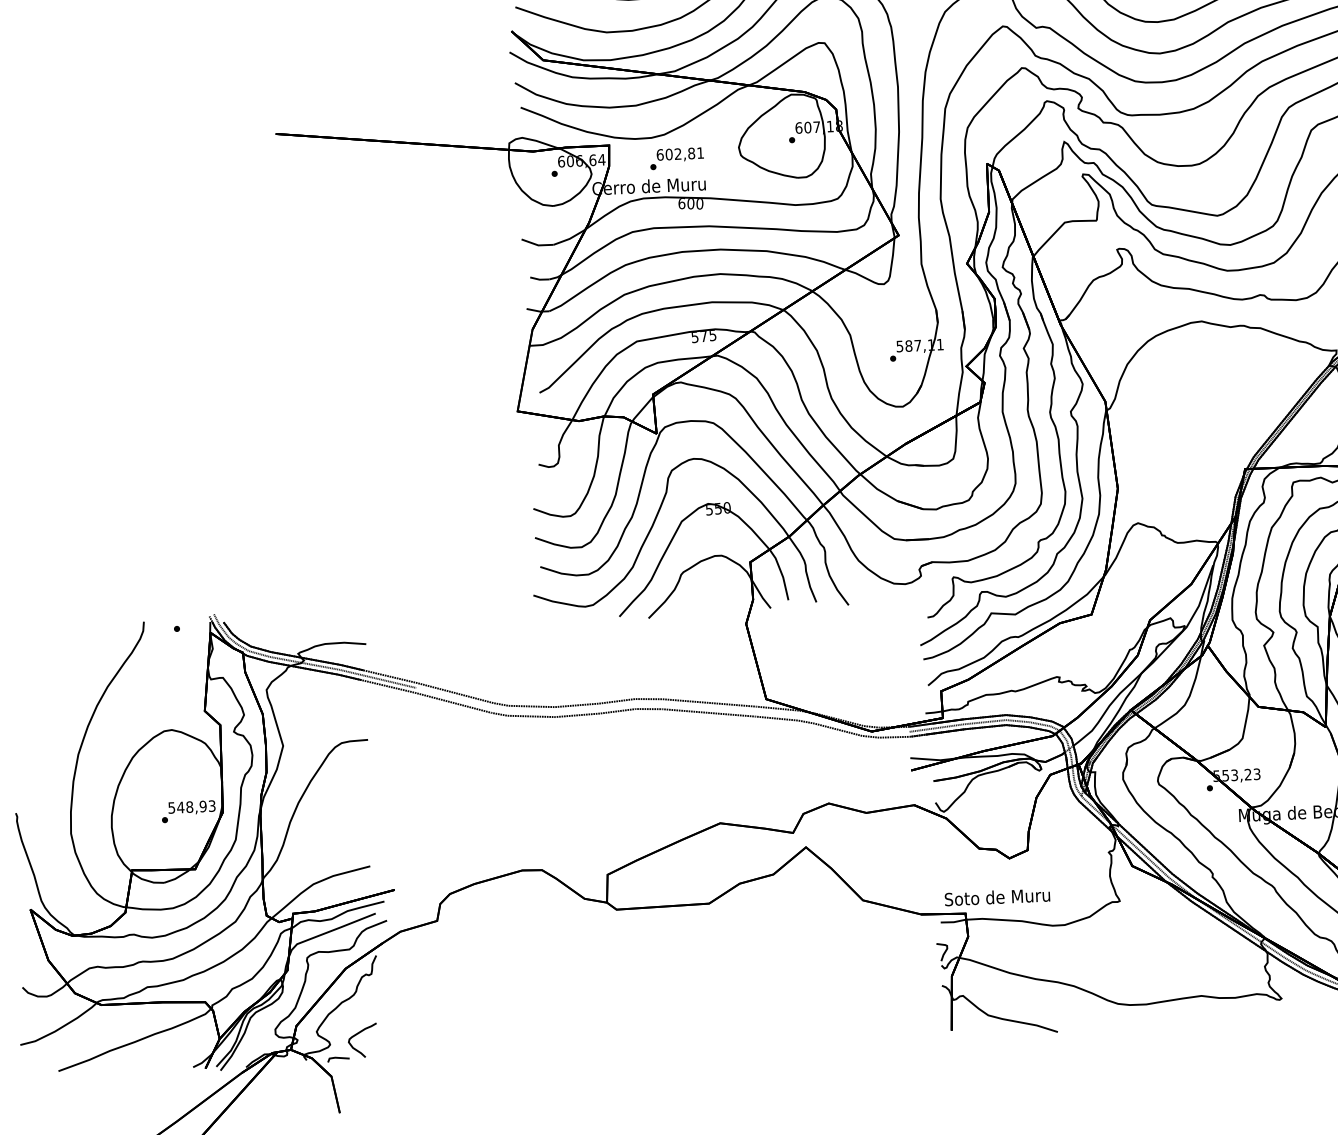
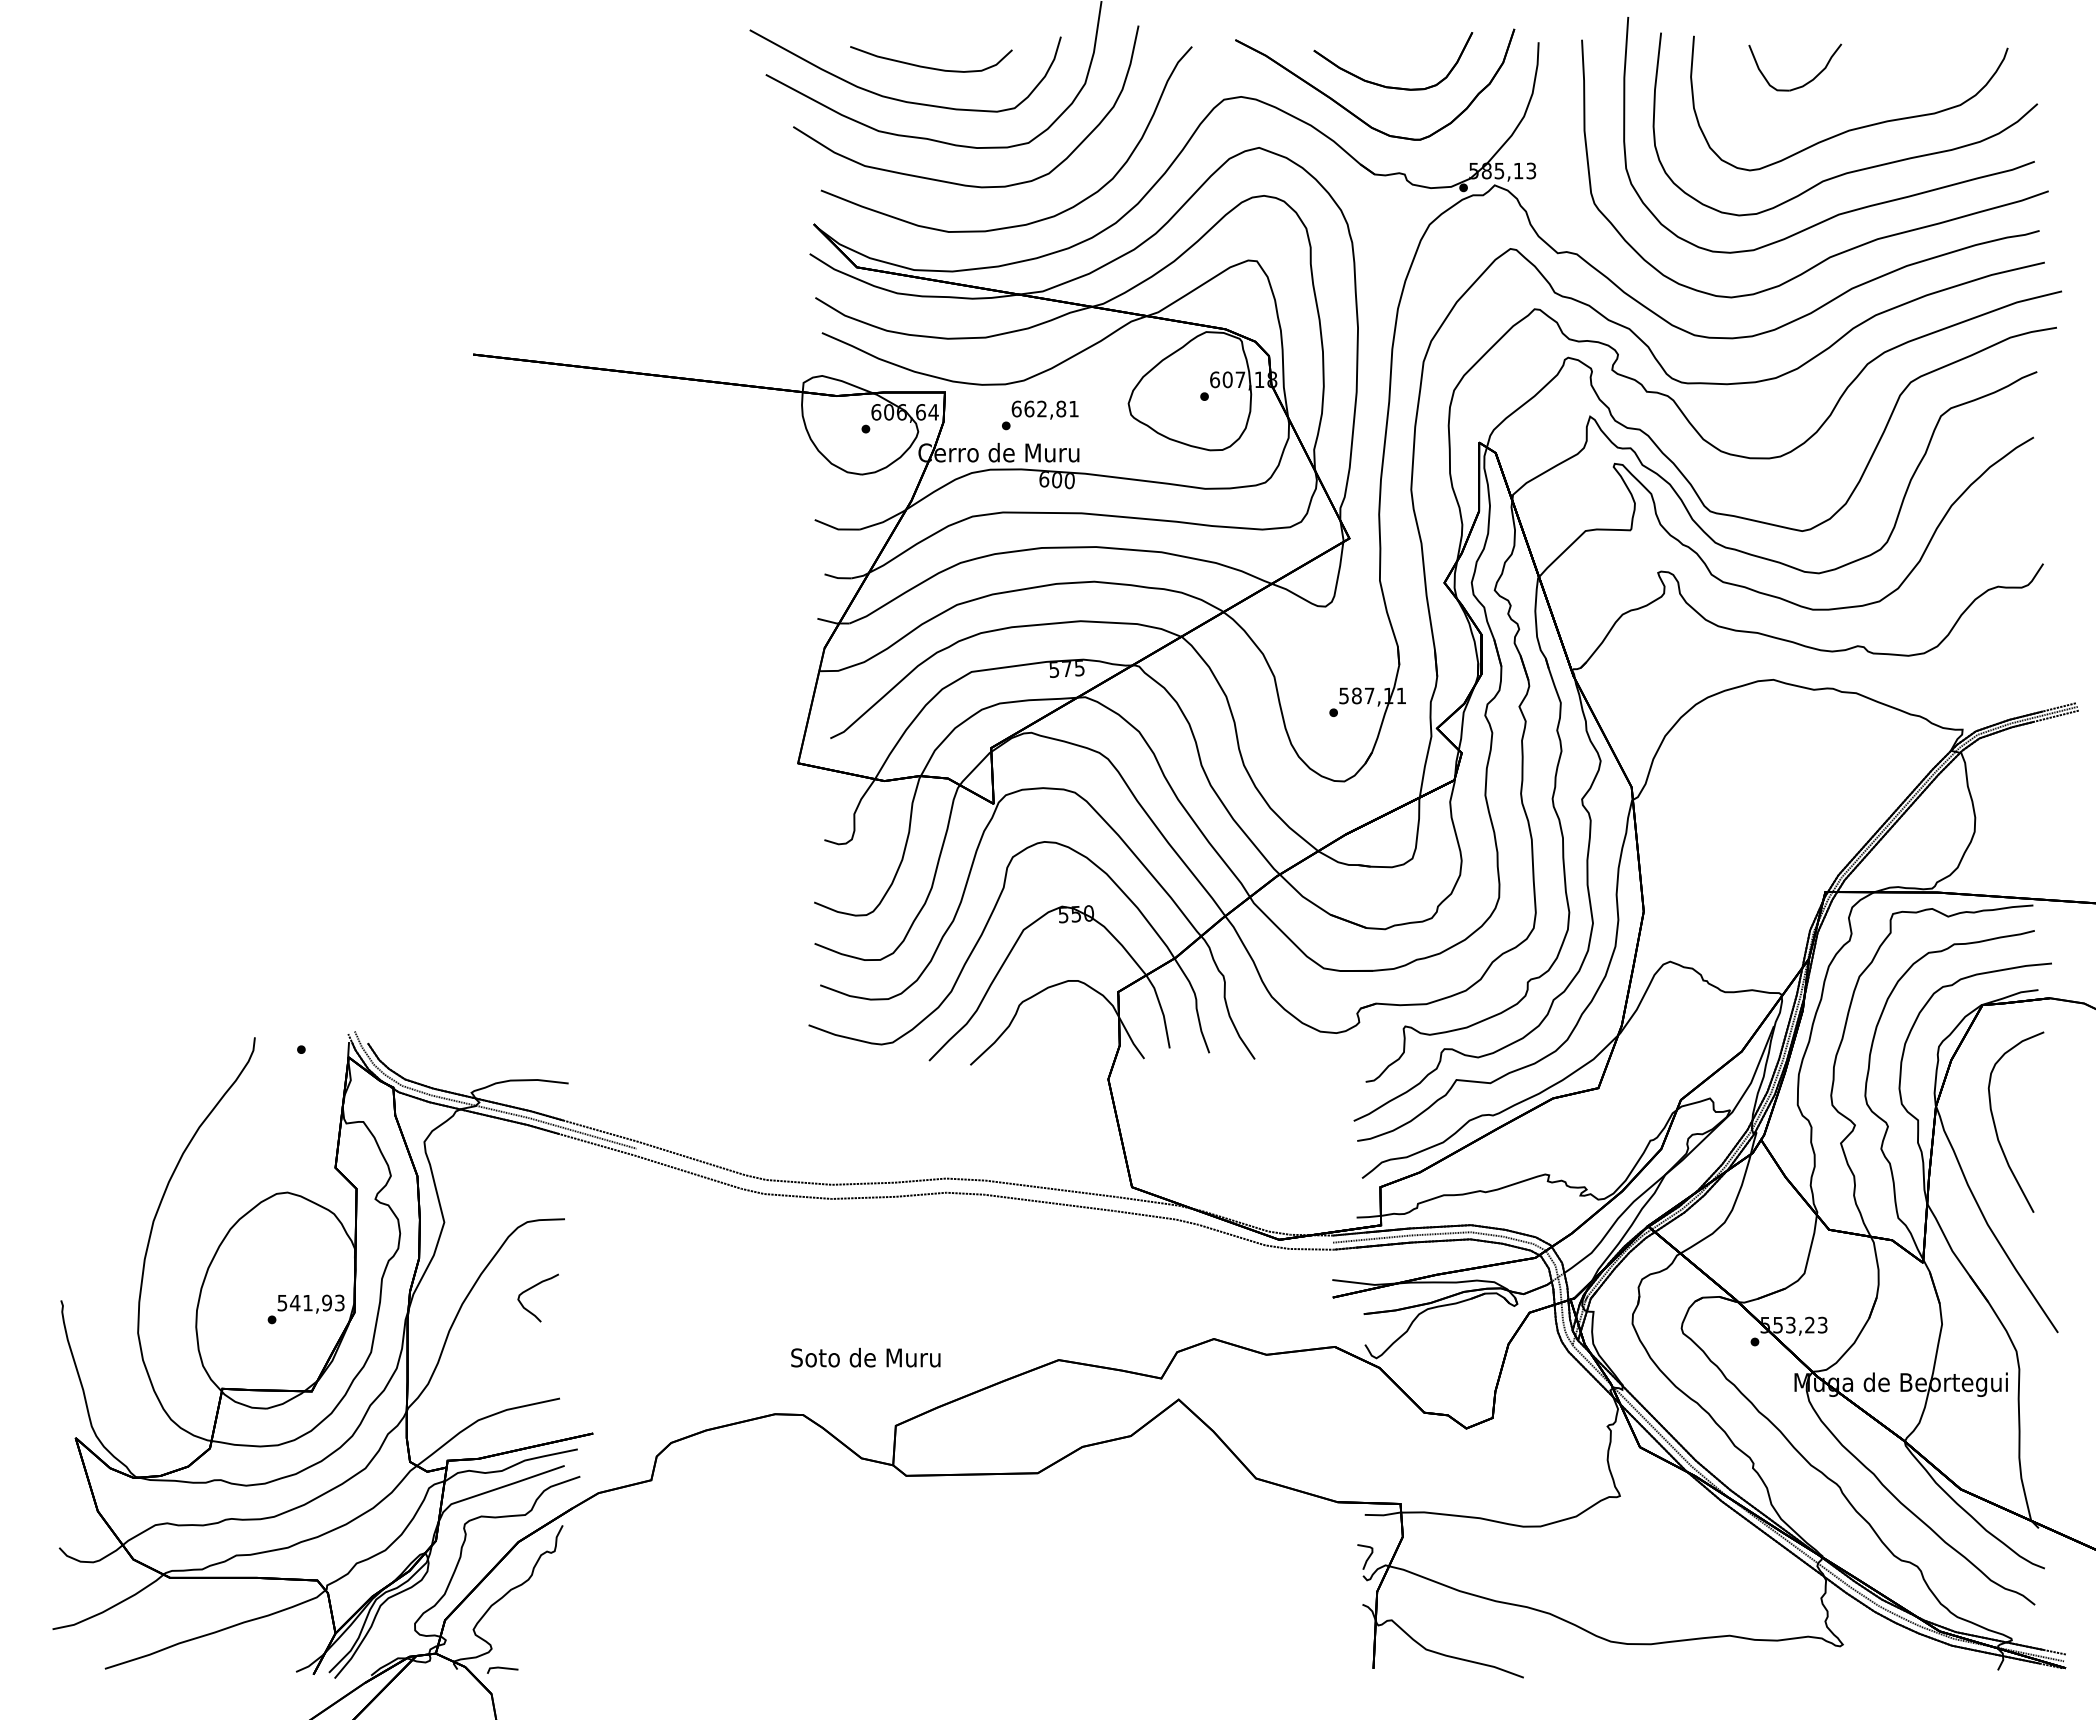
text: (669, 154) -> (1029, 408), 602,81 -> 662,81
text: (189, 806) -> (307, 1302), 548,93 -> 541,93
text: (997, 897) -> (865, 1357), moved
curve: (358, 1034) -> (532, 1288), moved

